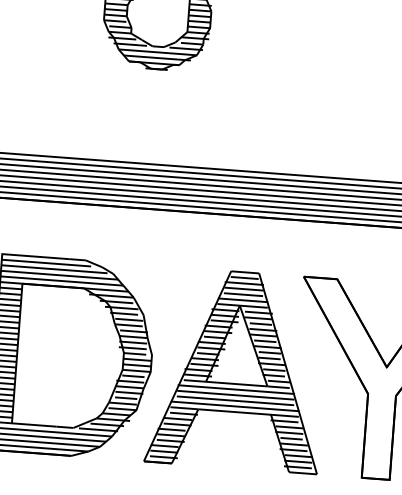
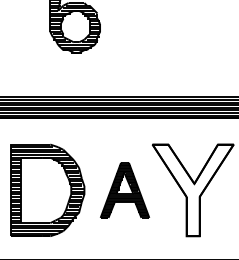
part: (236, 370) -> (124, 190), size x0.6

